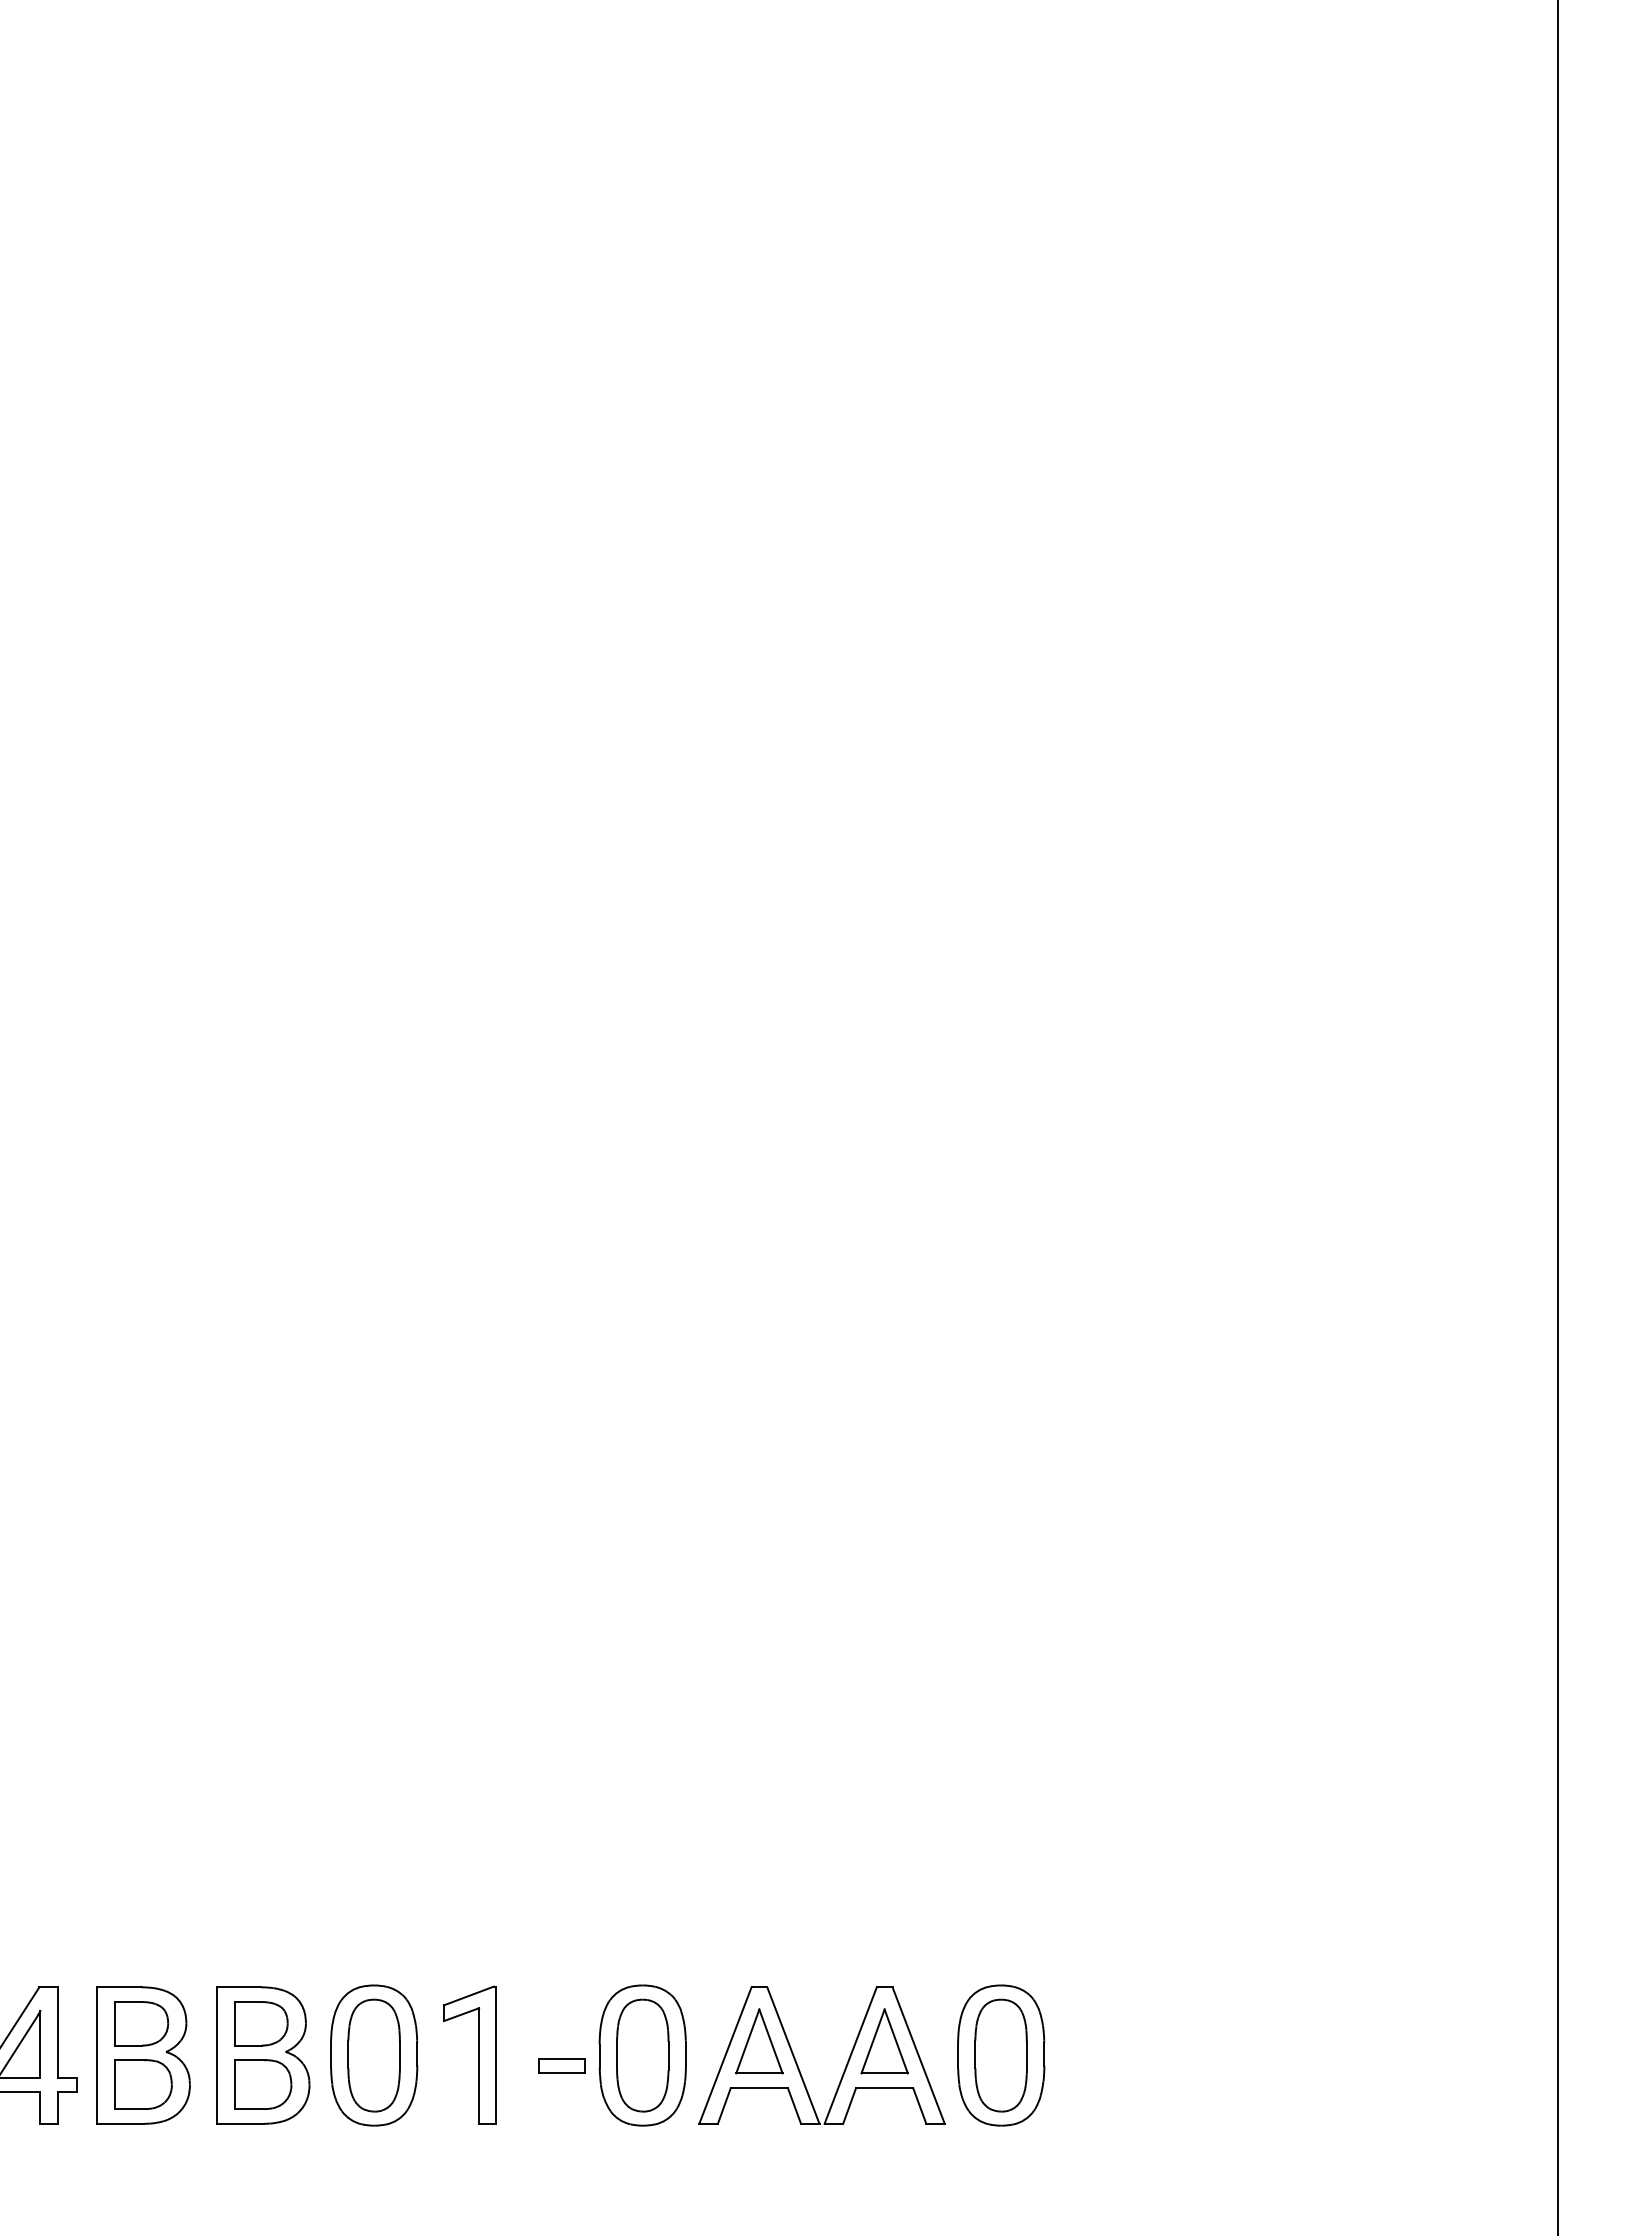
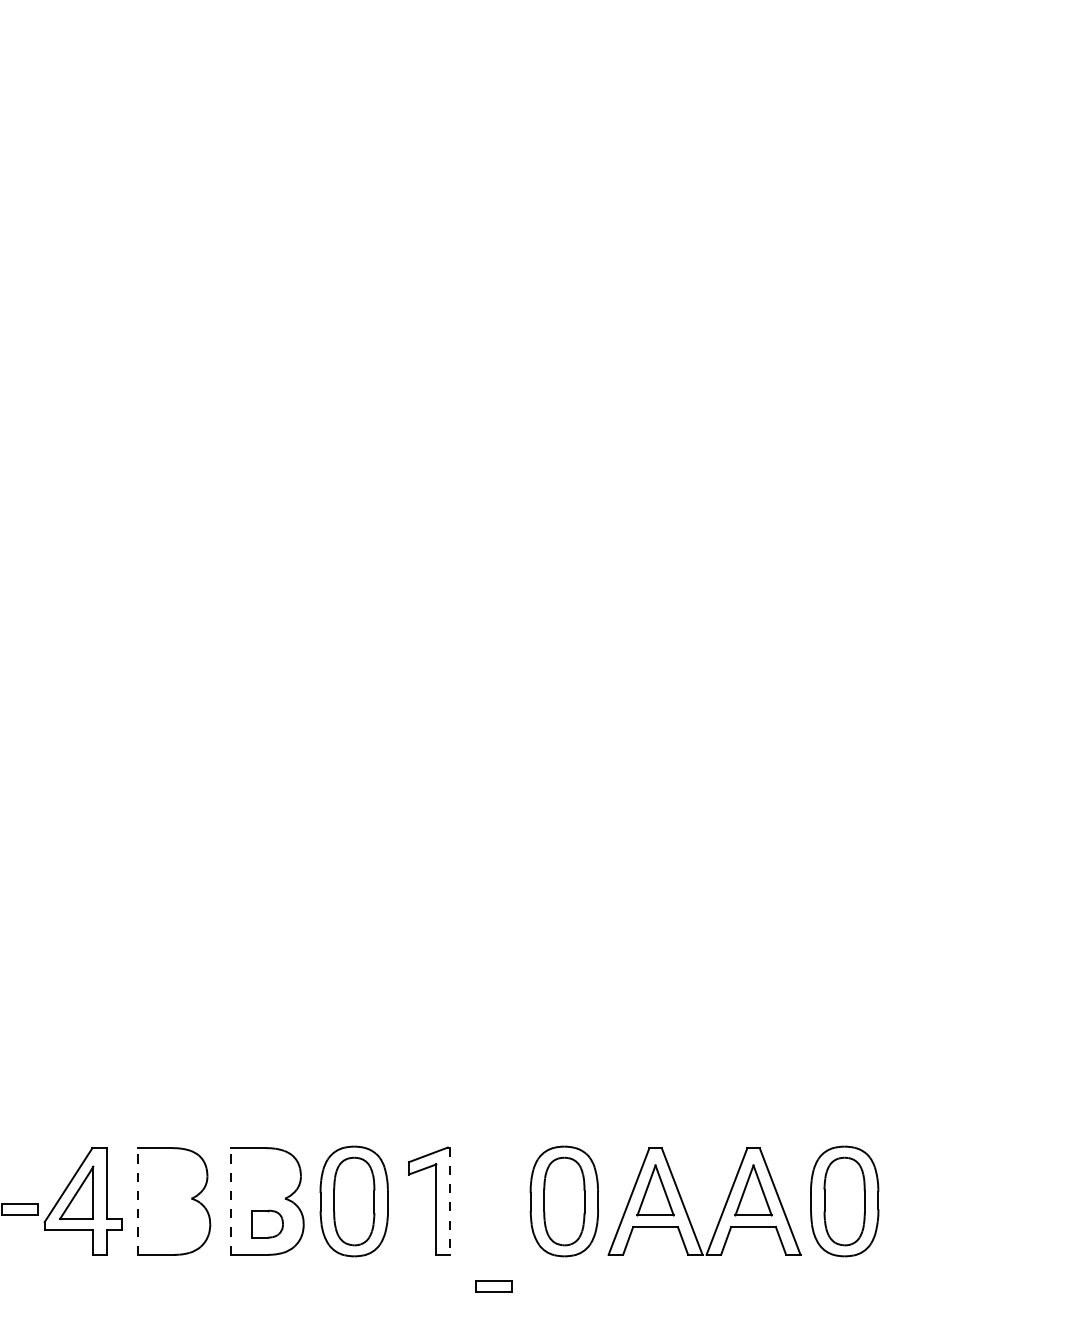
part: (141, 2023) -> (172, 1176), removed
part: (261, 2023) -> (266, 1176), removed
line: (97, 2055) -> (137, 1201), solid -> dashed
line: (216, 2055) -> (230, 1201), solid -> dashed
line: (496, 2055) -> (449, 1201), solid -> dashed
part: (561, 2065) -> (492, 1286), moved
part: (143, 2084) -> (173, 1224), removed
part: (263, 2084) -> (267, 1224), size x0.7

